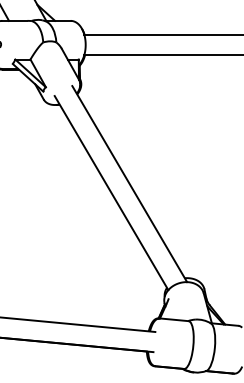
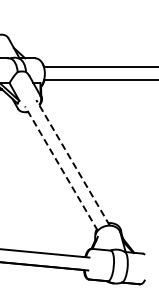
line: (130, 183) -> (73, 162), solid -> dashed
line: (111, 192) -> (61, 168), solid -> dashed

